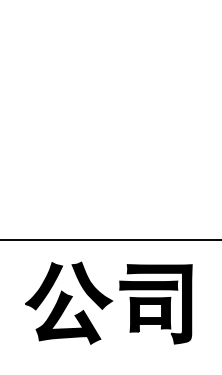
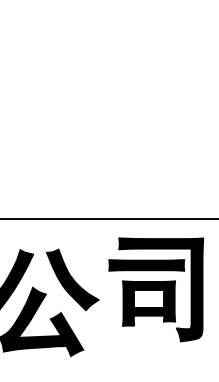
part: (155, 304) -> (155, 290), moved

